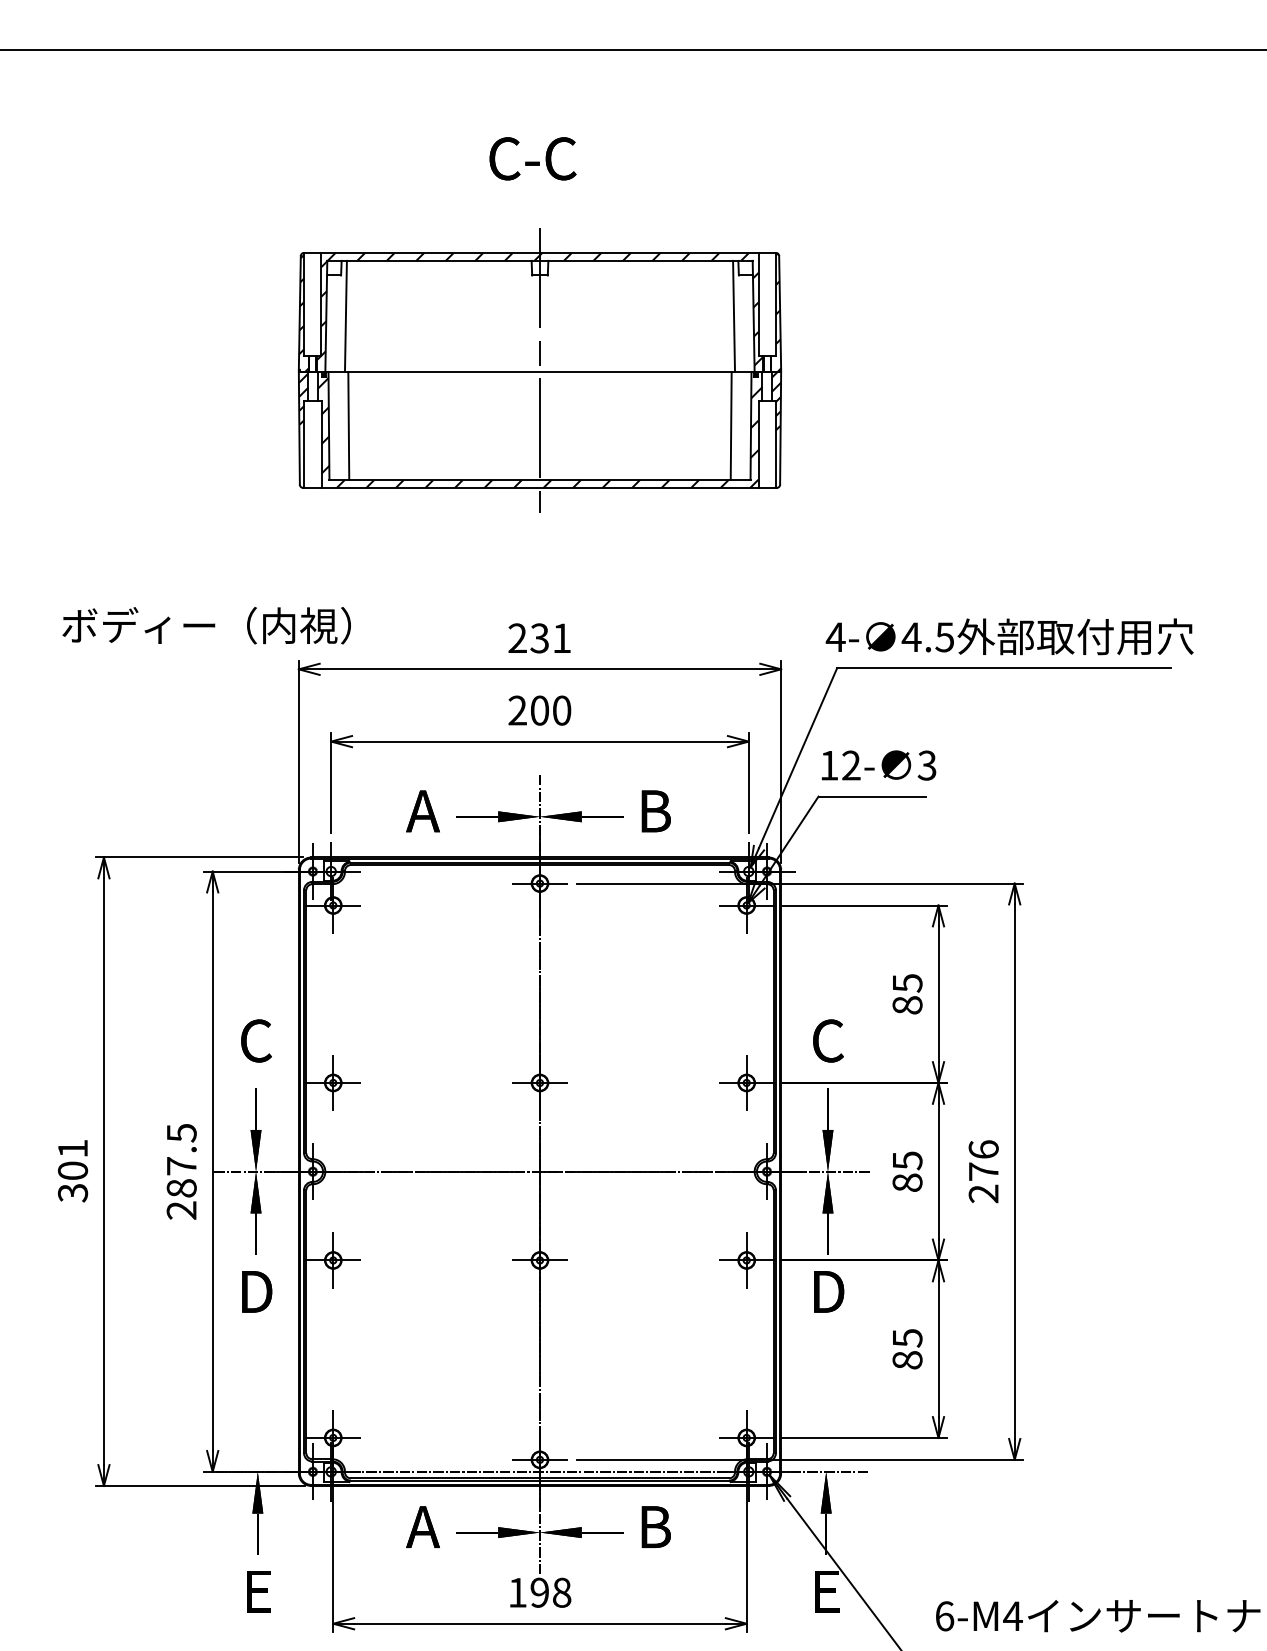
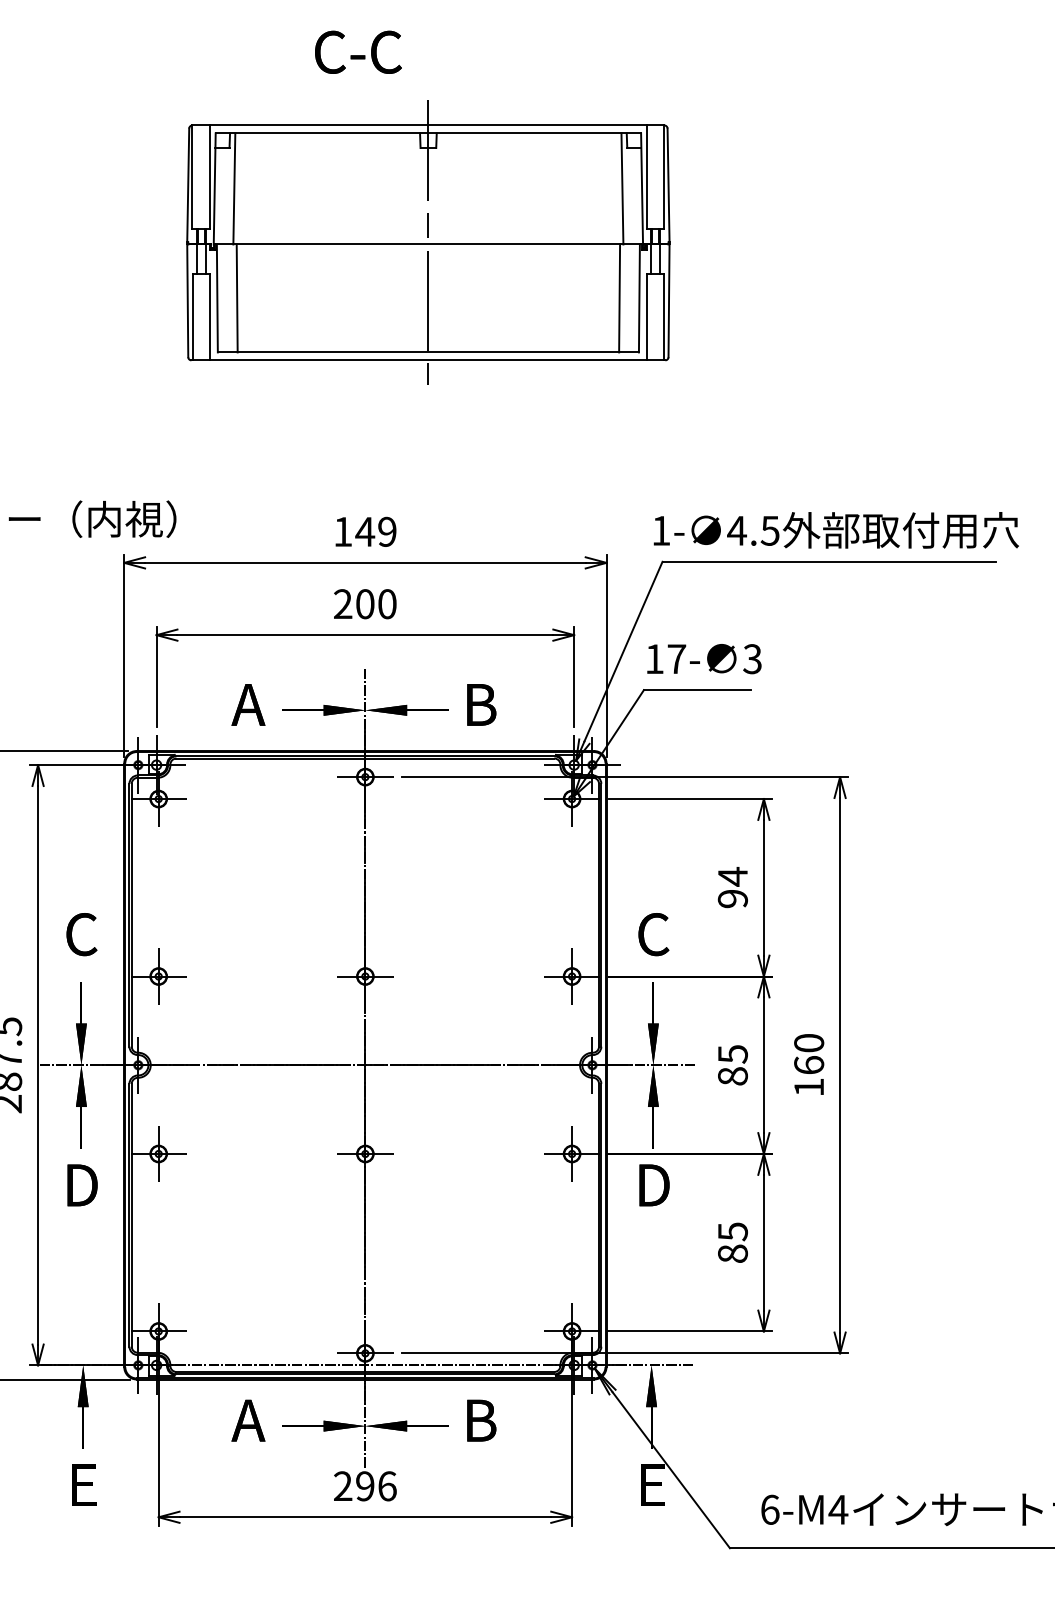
part: (540, 370) -> (428, 243), moved
text: (835, 636) -> (660, 530), 4- -> 1-
text: (539, 638) -> (364, 532), 231 -> 149
text: (851, 765) -> (676, 659), 12- -> 17-
text: (907, 993) -> (732, 887), 85 -> 94
text: (983, 1171) -> (808, 1065), 276 -> 160
text: (539, 1592) -> (364, 1486), 198 -> 296

